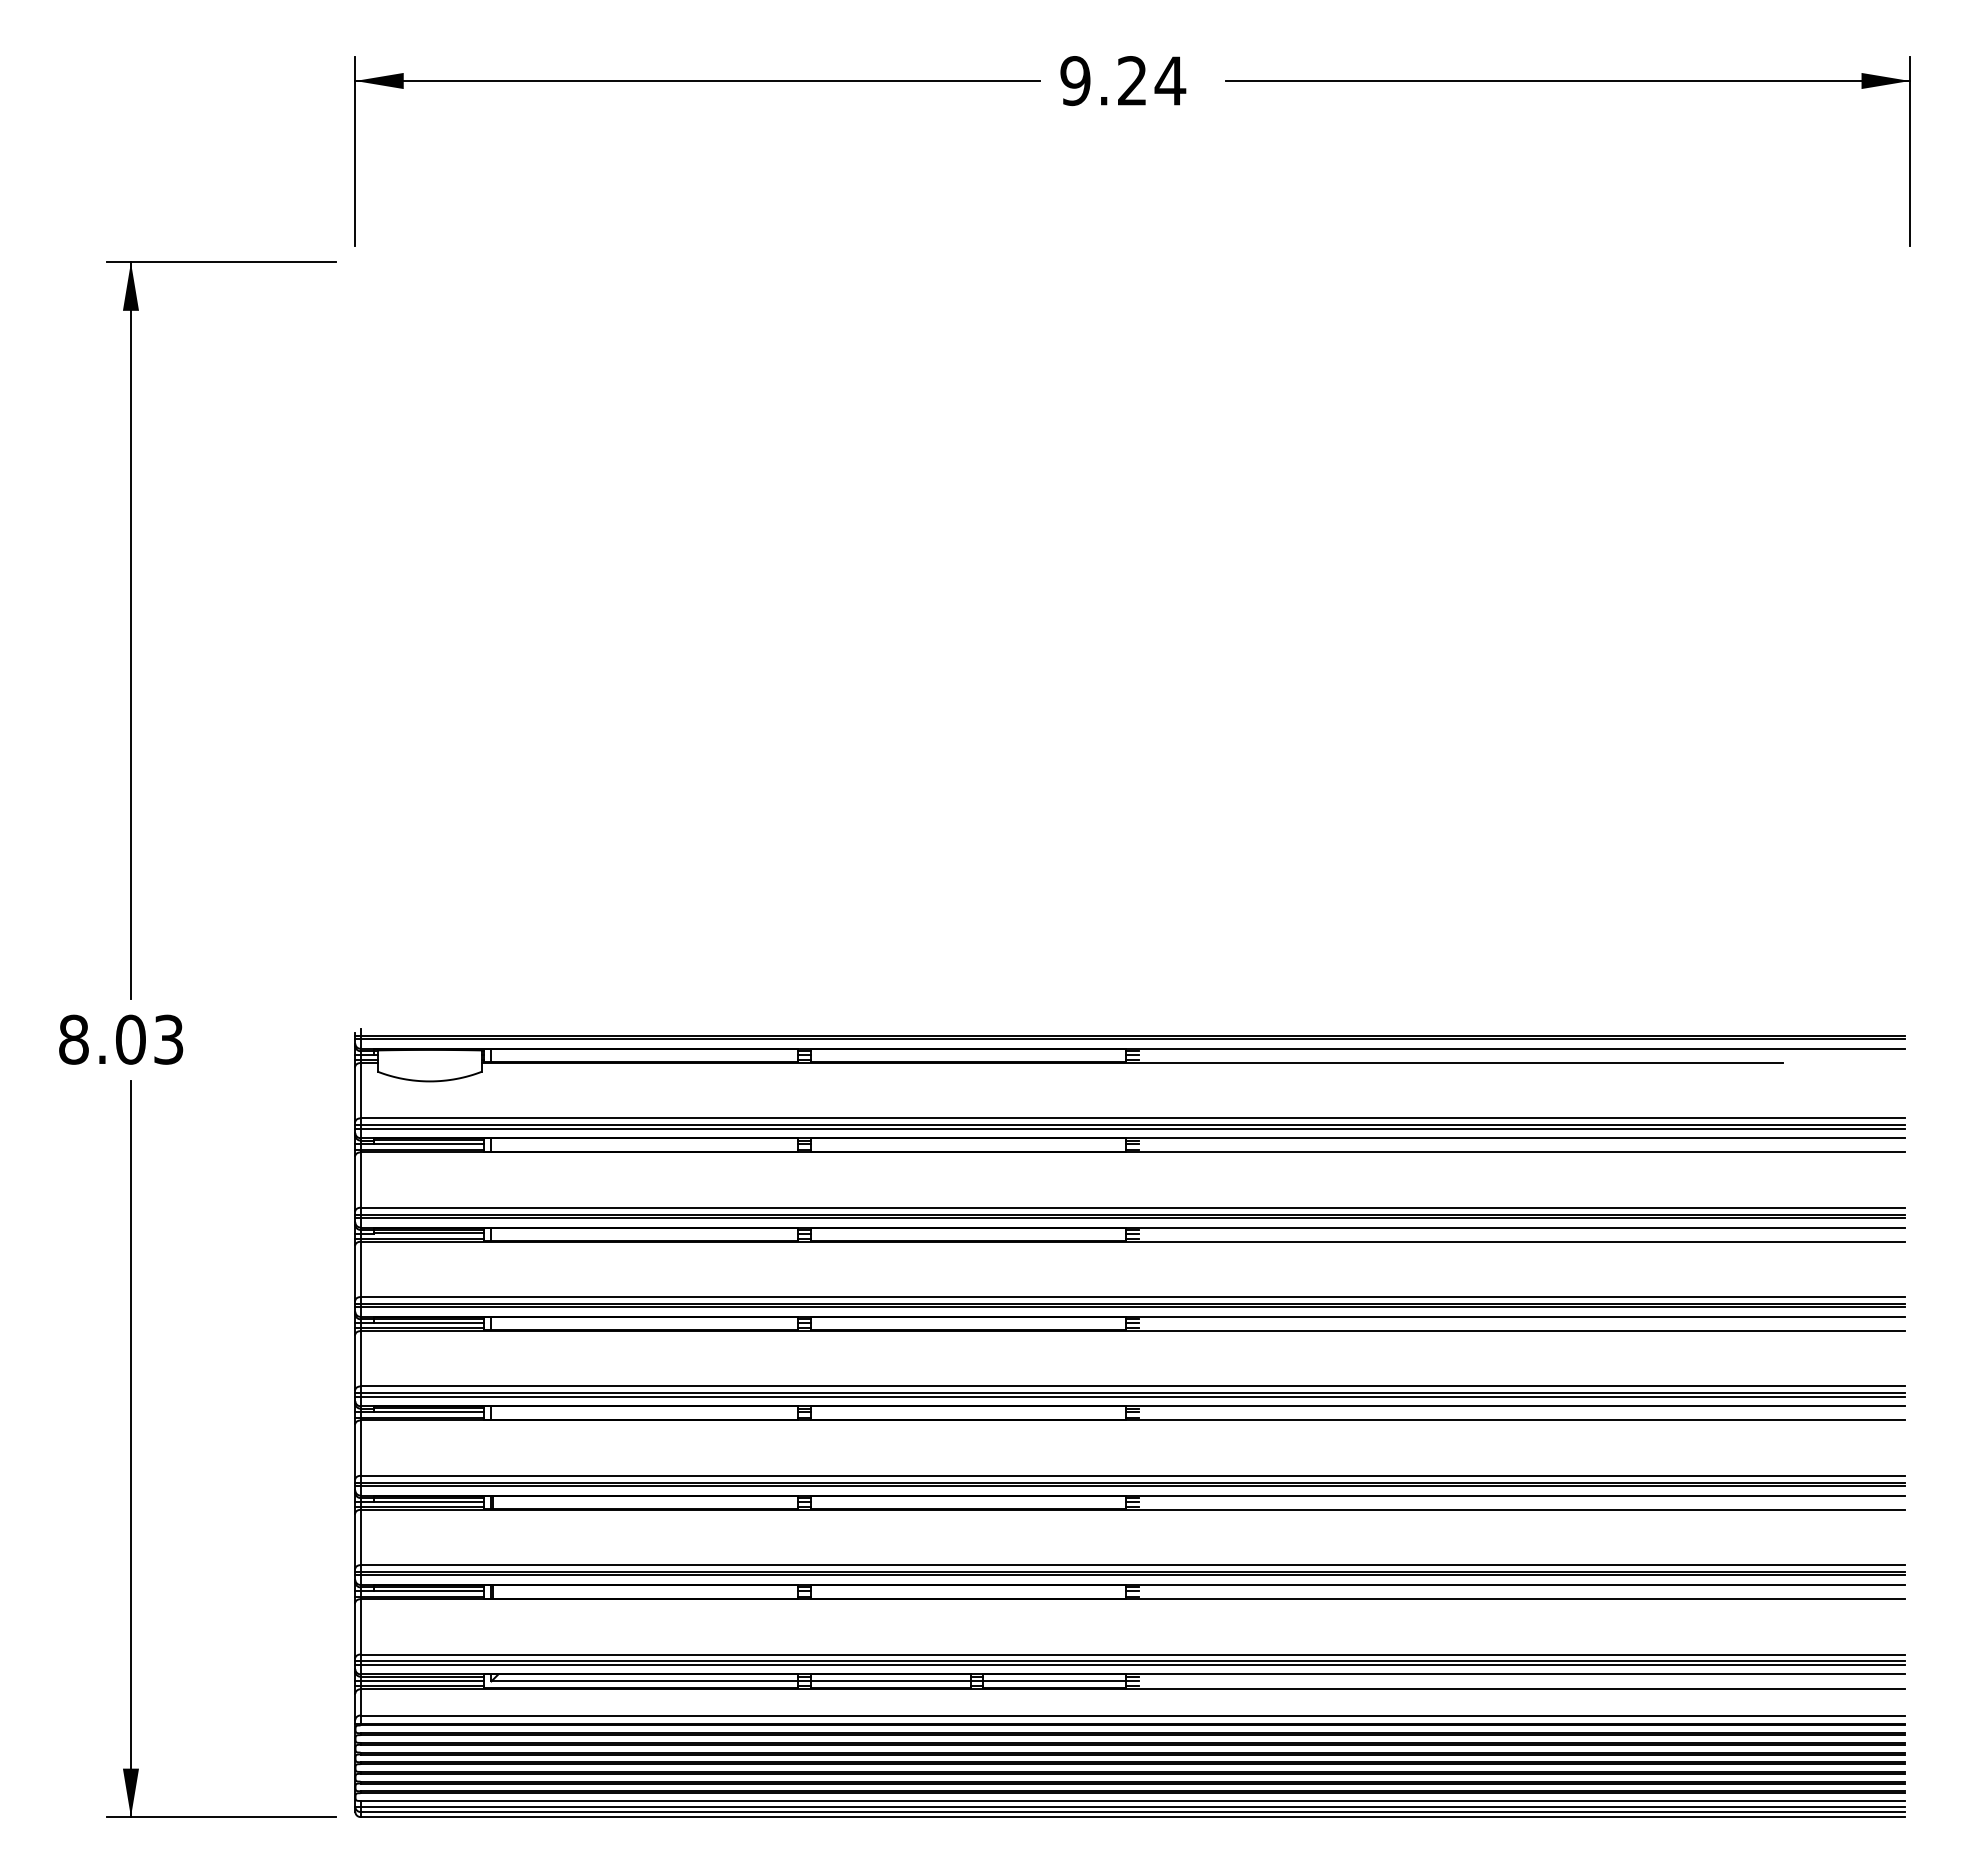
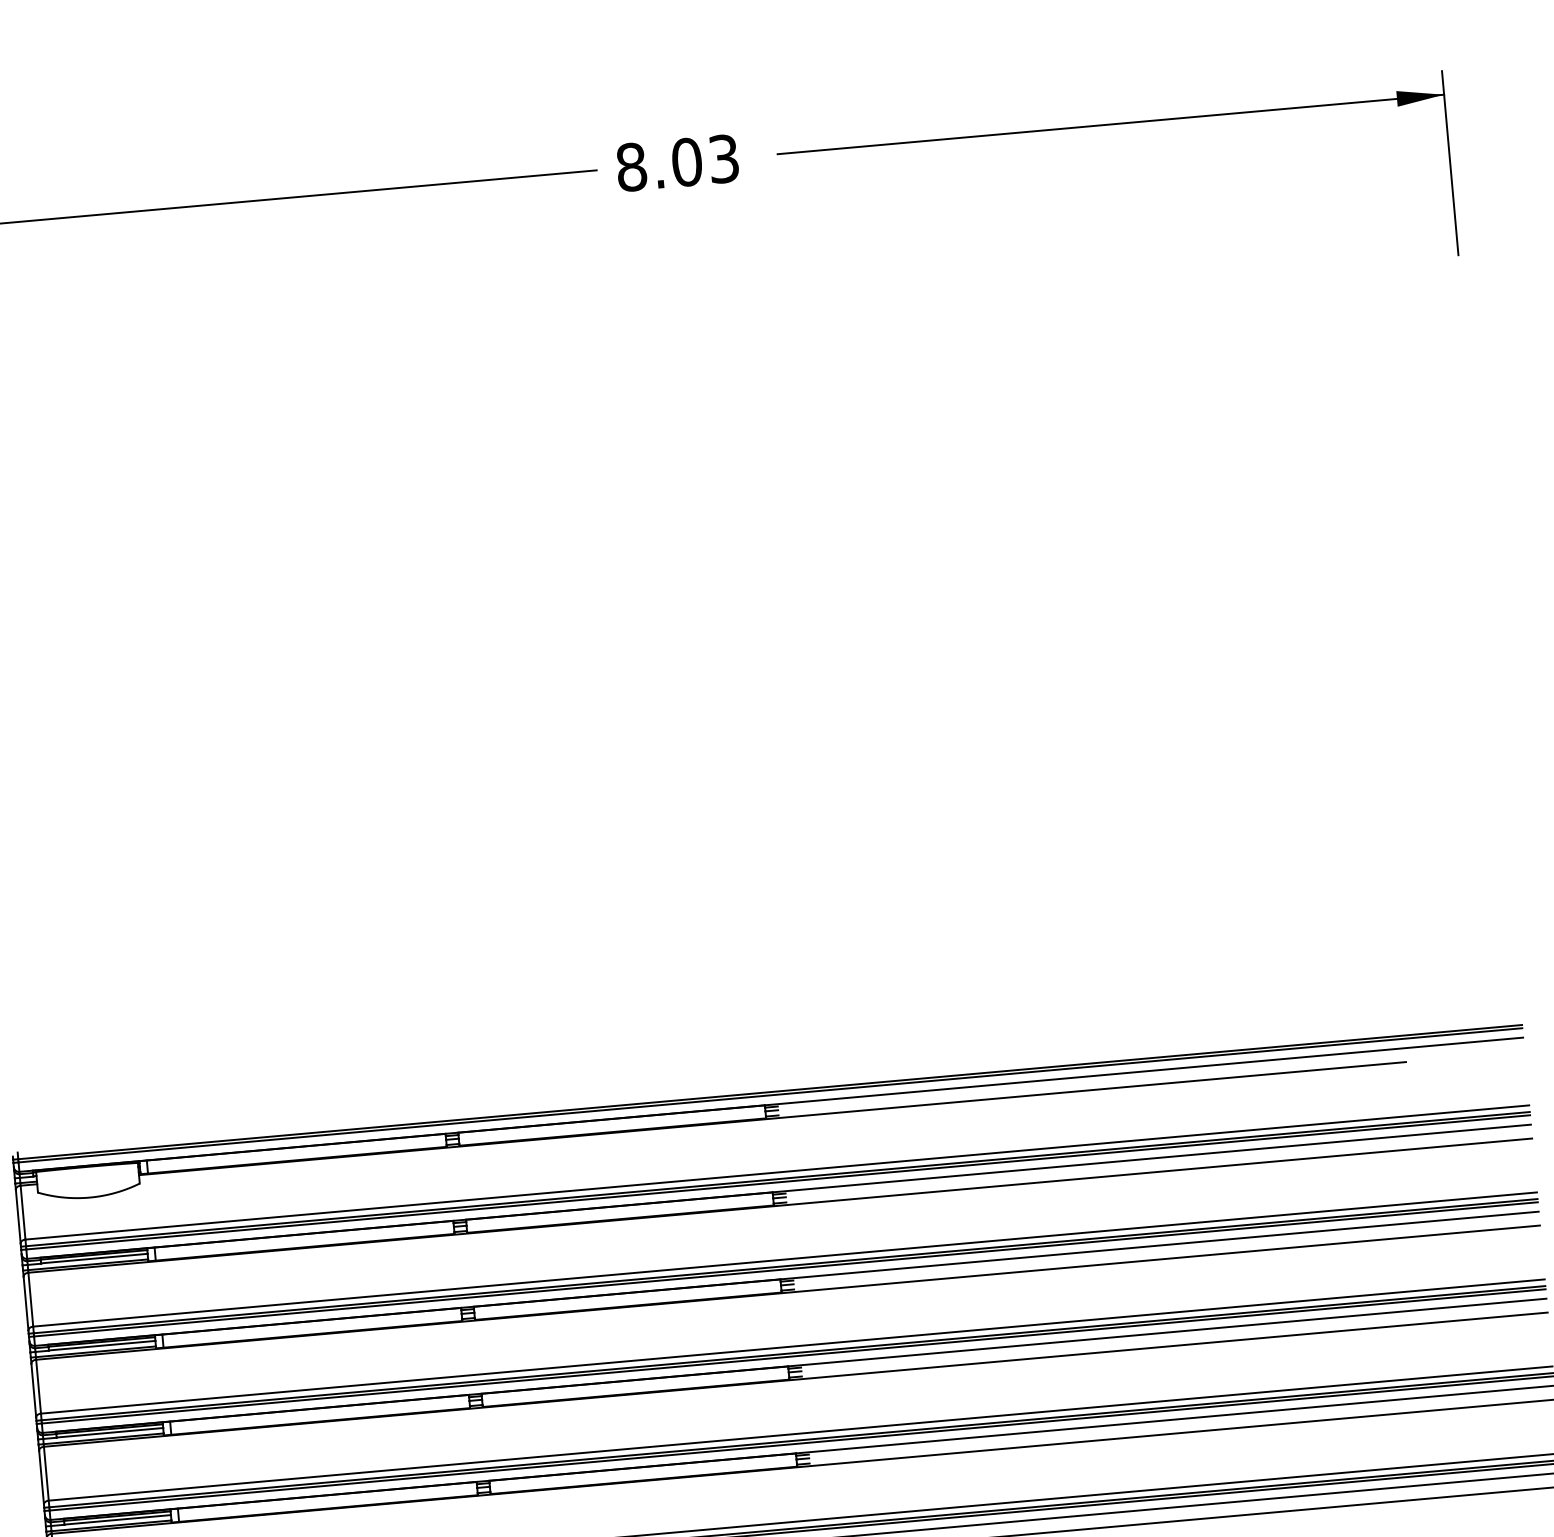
text: (1123, 81) -> (678, 163), 9.24 -> 8.03

